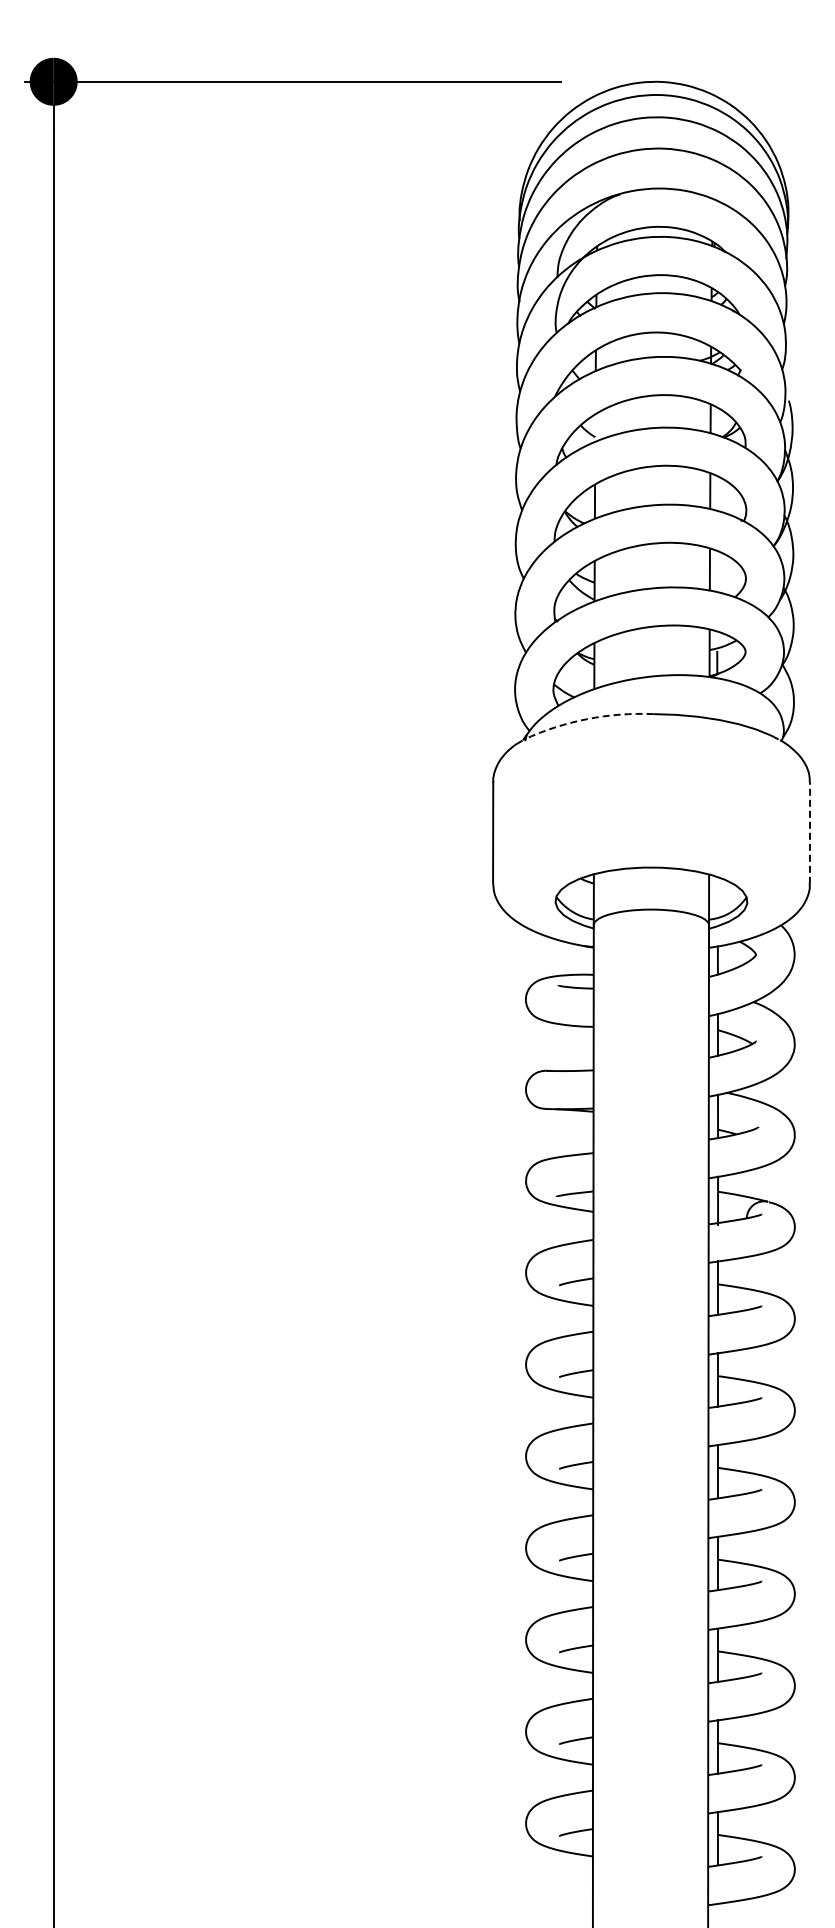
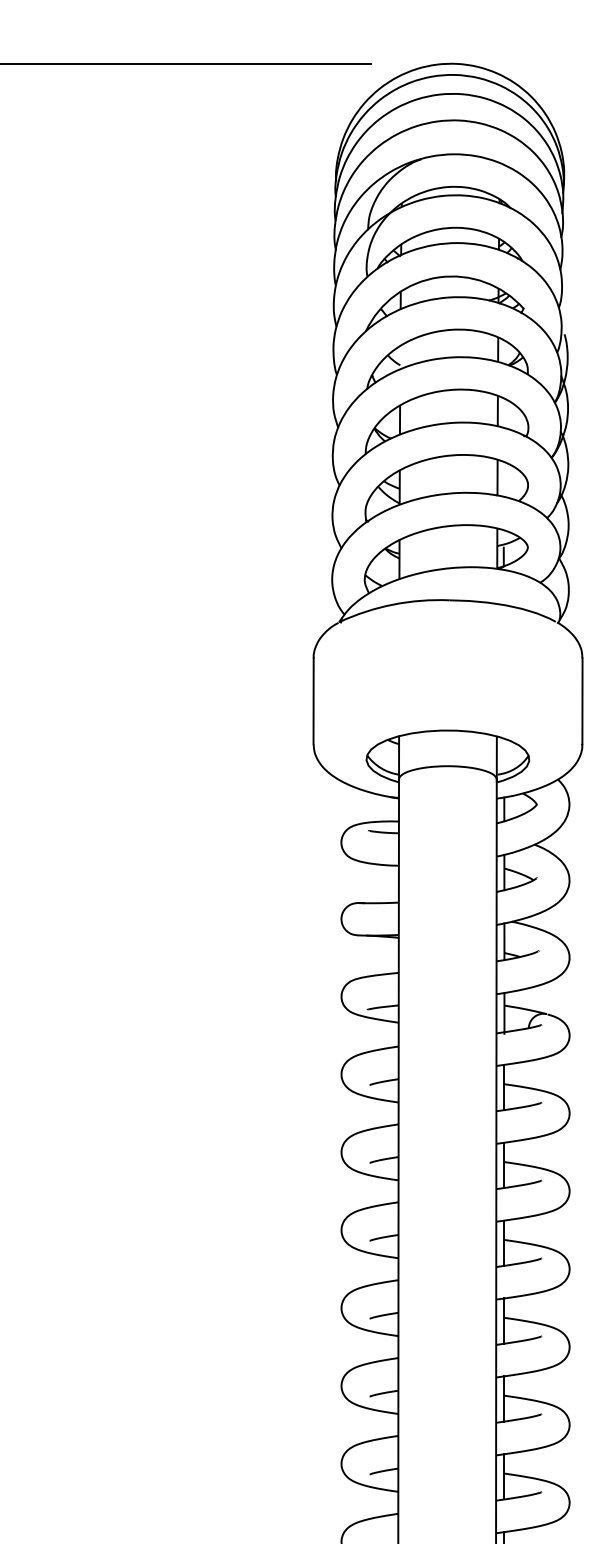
arc: (587, 719) -> (393, 604), dashed -> solid
line: (810, 833) -> (582, 701), dashed -> solid

